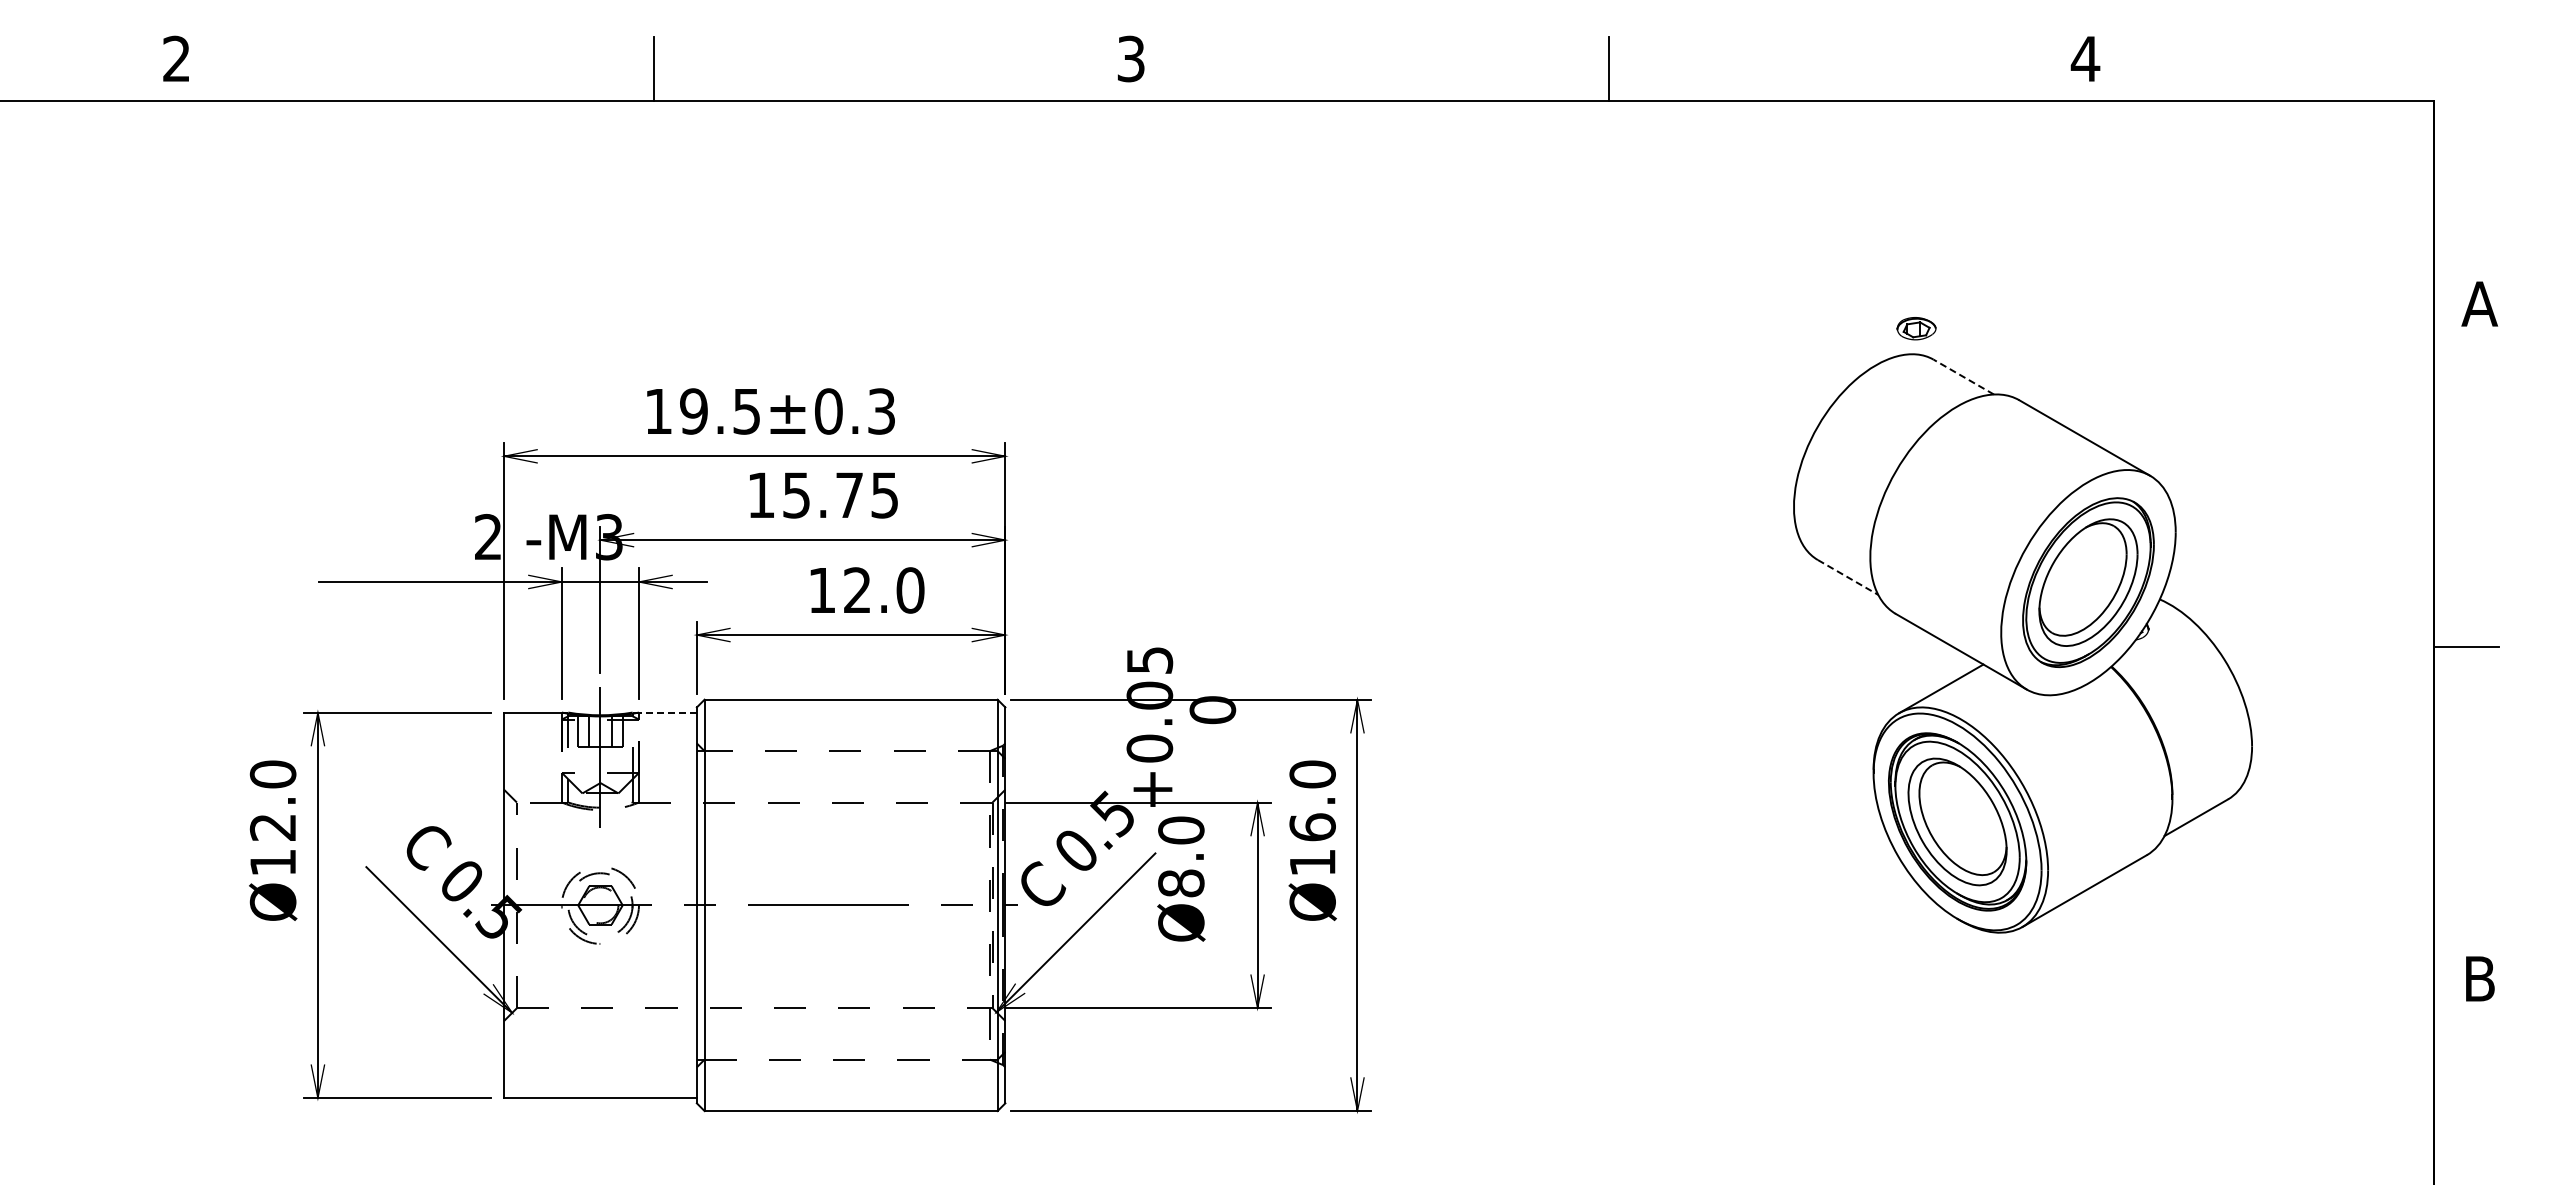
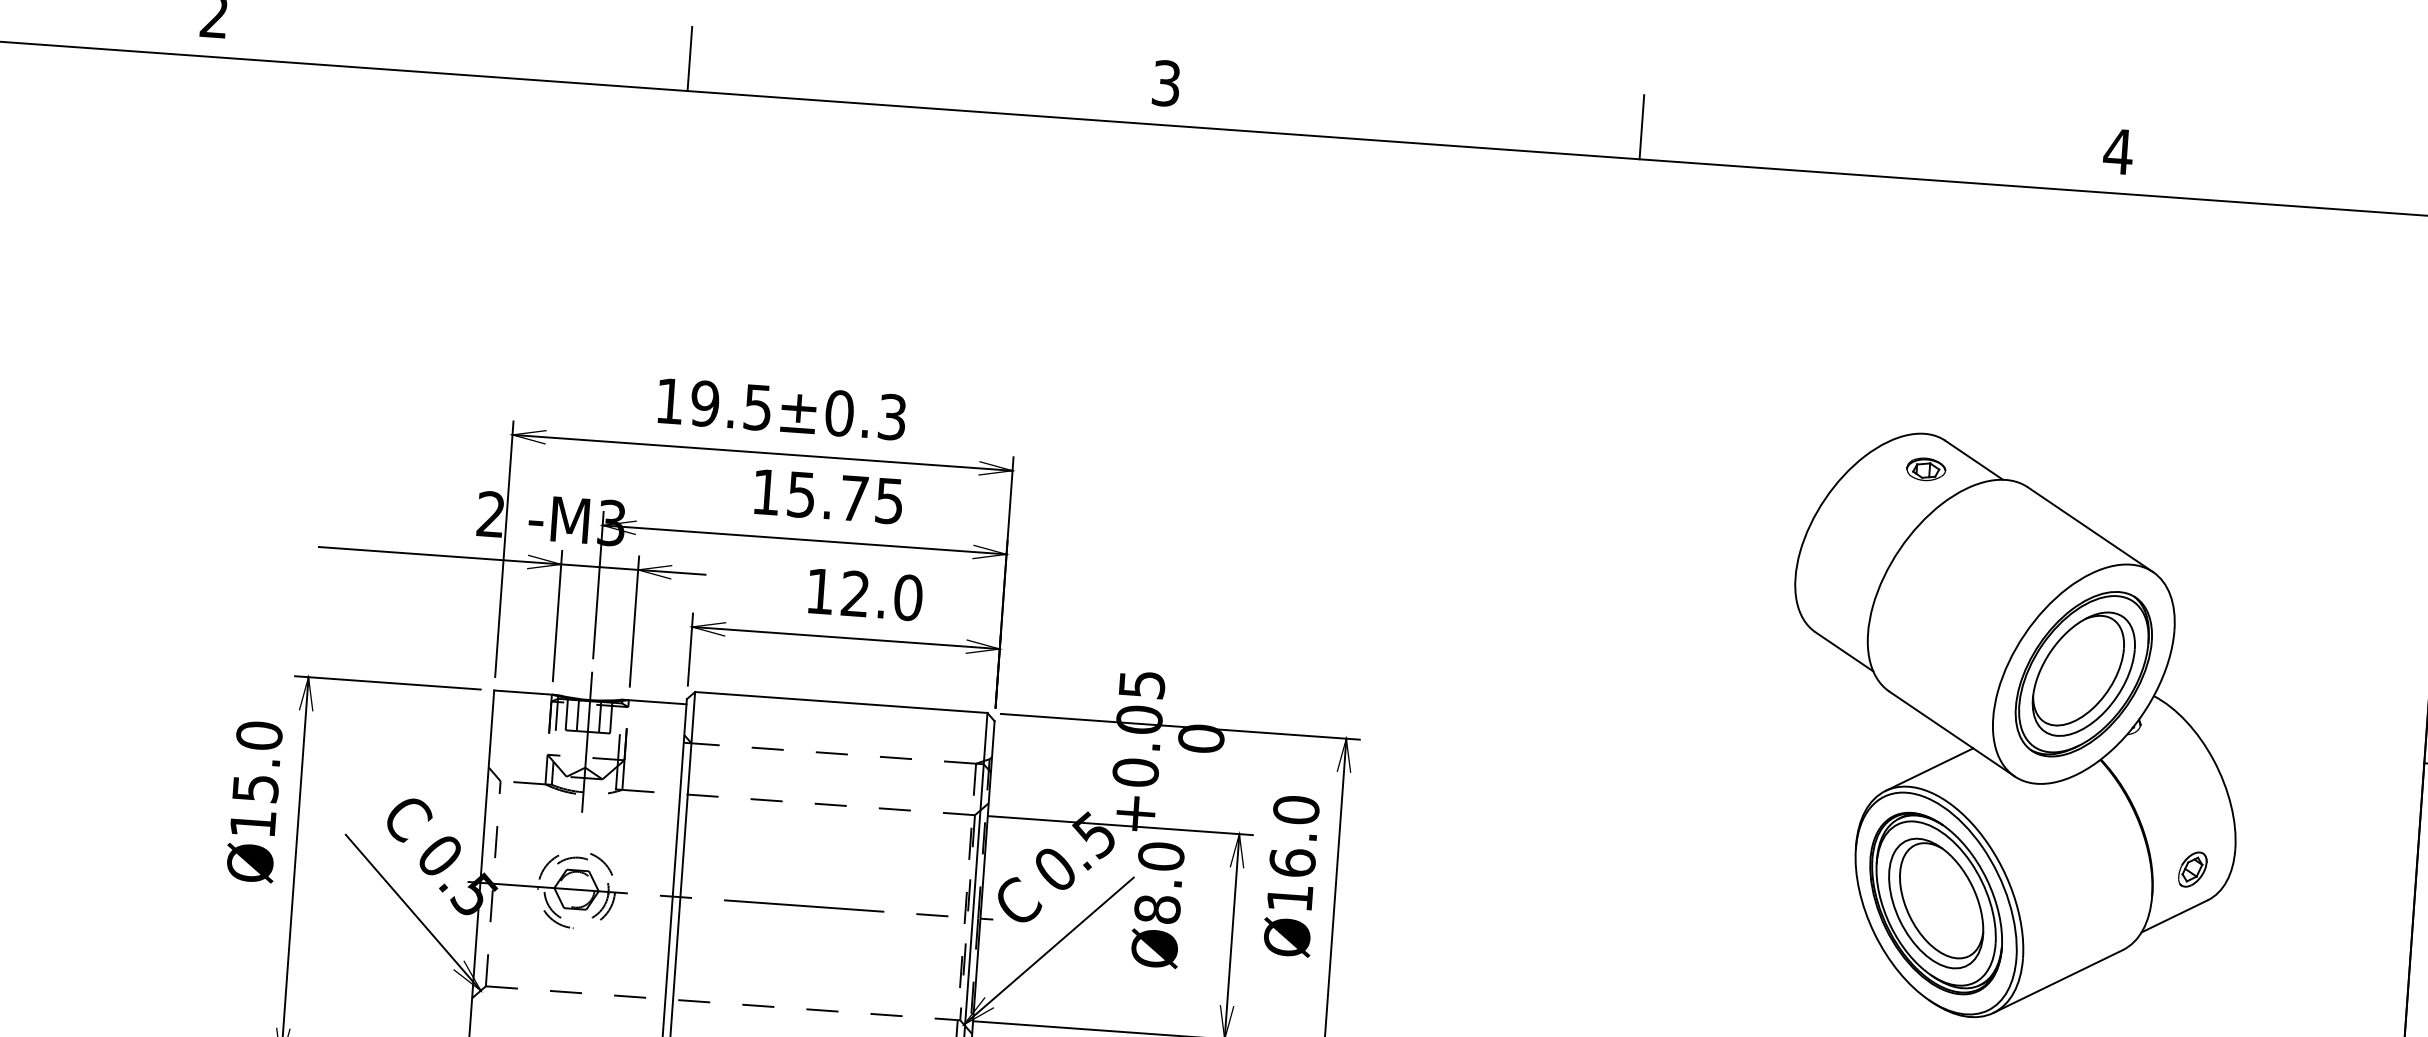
part: (1916, 328) -> (1926, 469), moved
line: (1963, 377) -> (1973, 460), dashed -> solid
line: (1848, 577) -> (1844, 651), dashed -> solid
line: (667, 712) -> (657, 702), dashed -> solid
part: (2211, 769) -> (2193, 869), added
text: (272, 827) -> (255, 788), Ø12.0 -> Ø15.0

